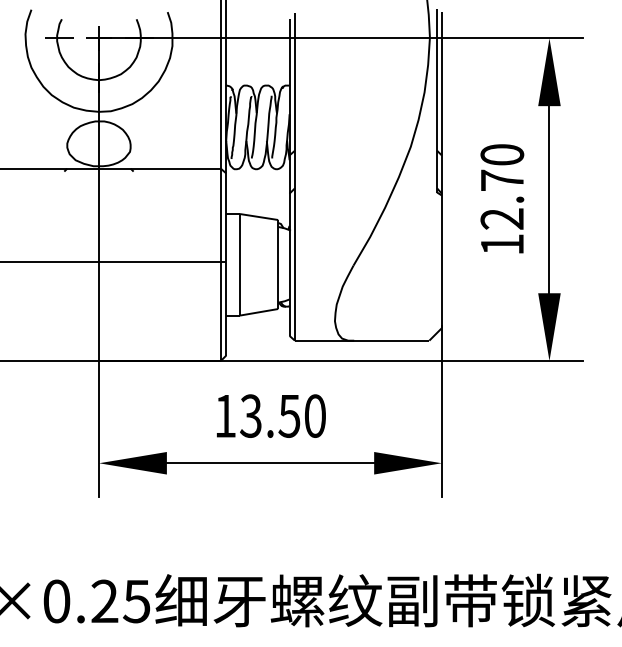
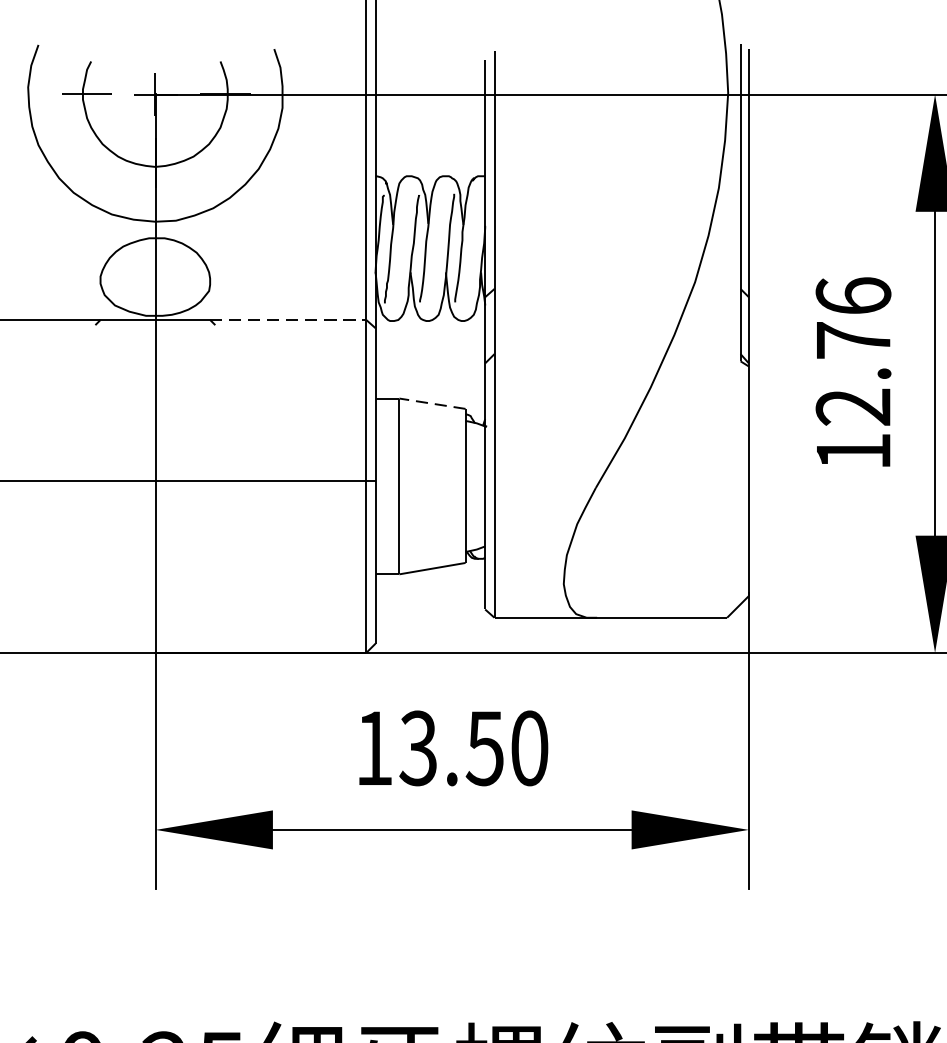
text: (502, 154) -> (853, 295), 12.70 -> 12.76
line: (176, 168) -> (289, 319), solid -> dashed
line: (258, 216) -> (431, 402), solid -> dashed

